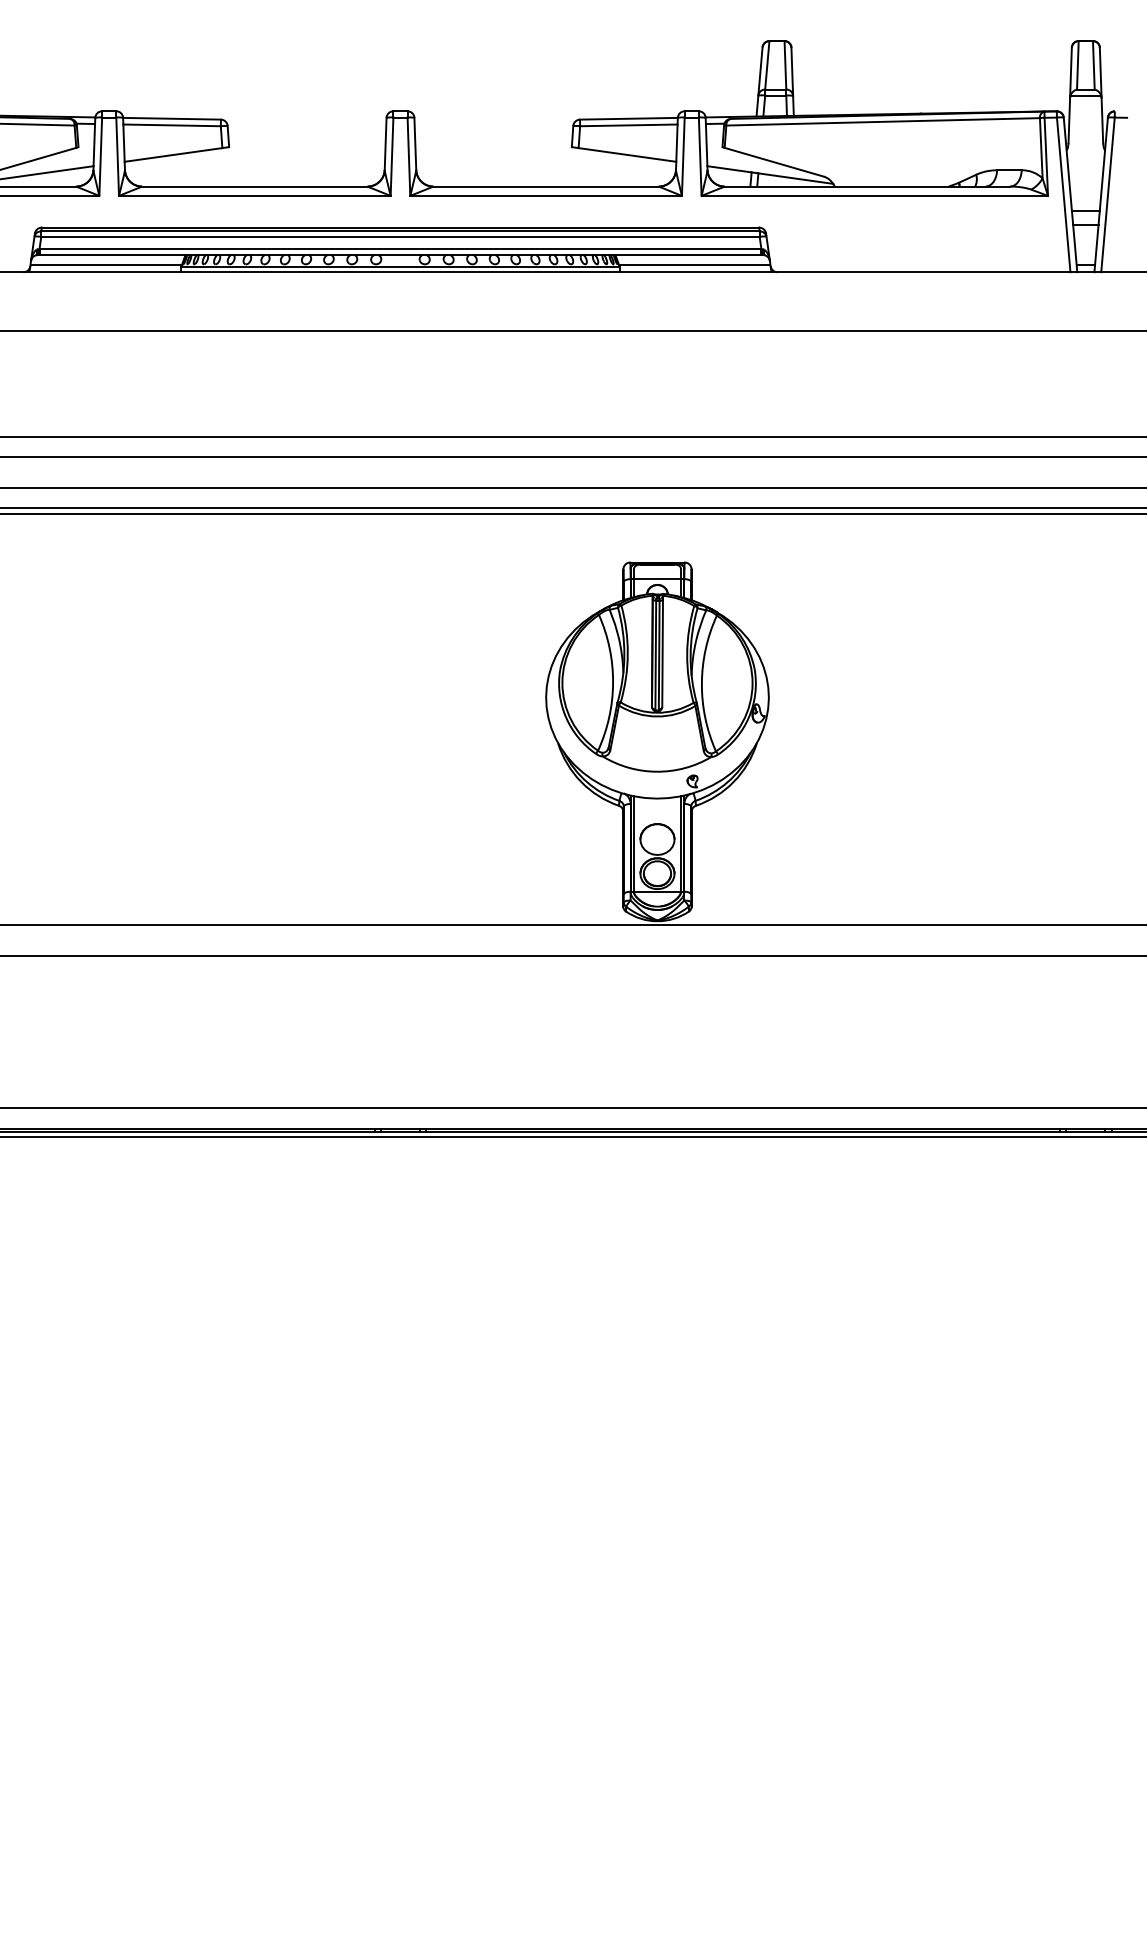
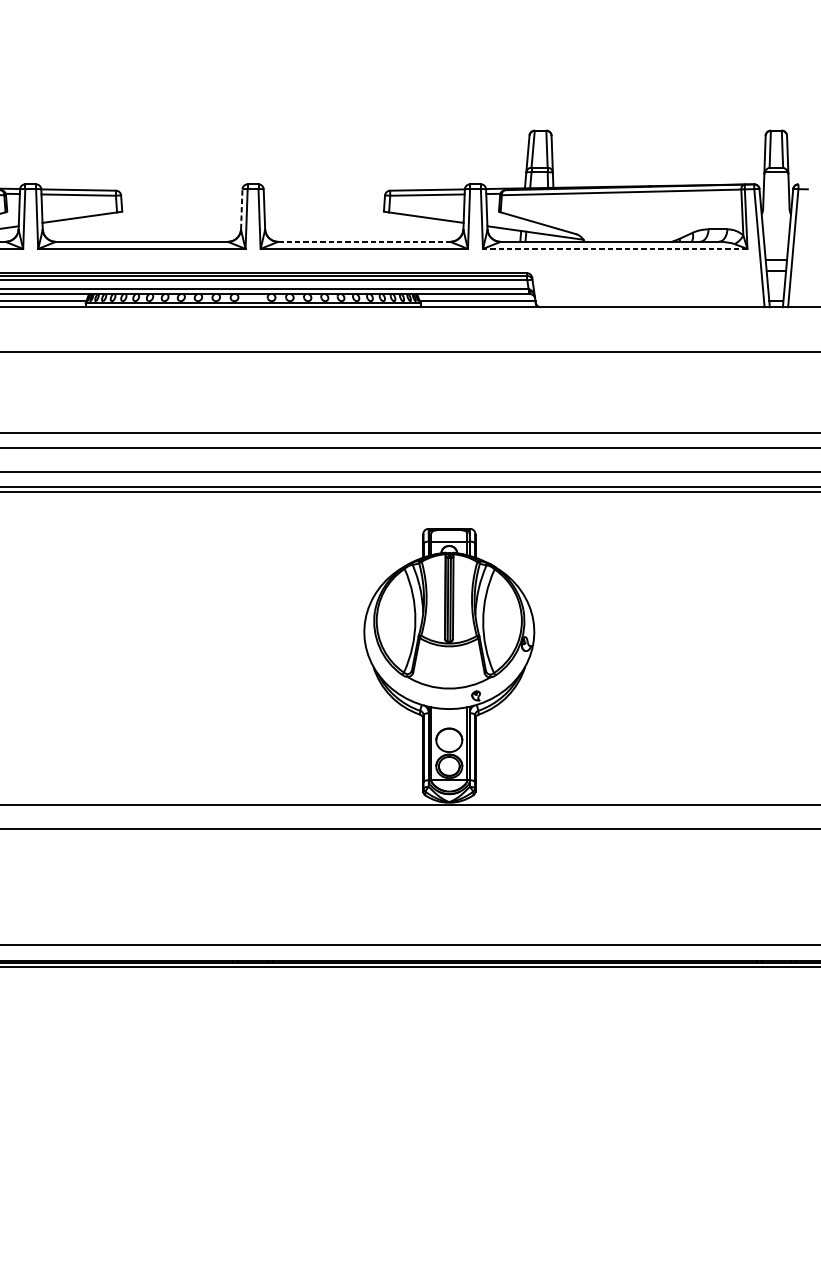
line: (385, 143) -> (241, 208), solid -> dashed
line: (546, 186) -> (364, 241), solid -> dashed
line: (874, 195) -> (615, 248), solid -> dashed

